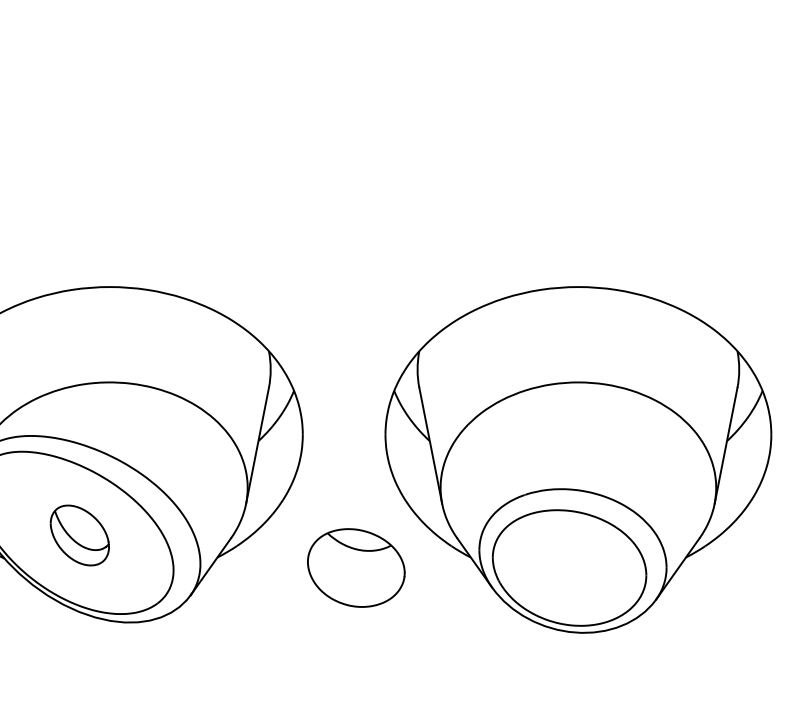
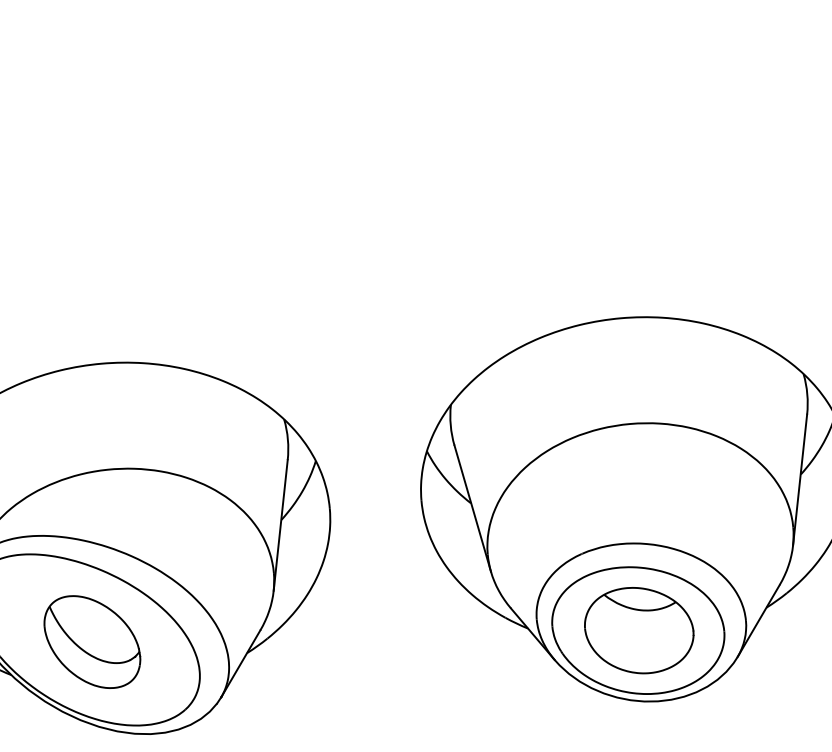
part: (79, 535) -> (92, 642), size x1.43
part: (356, 567) -> (639, 629), moved

